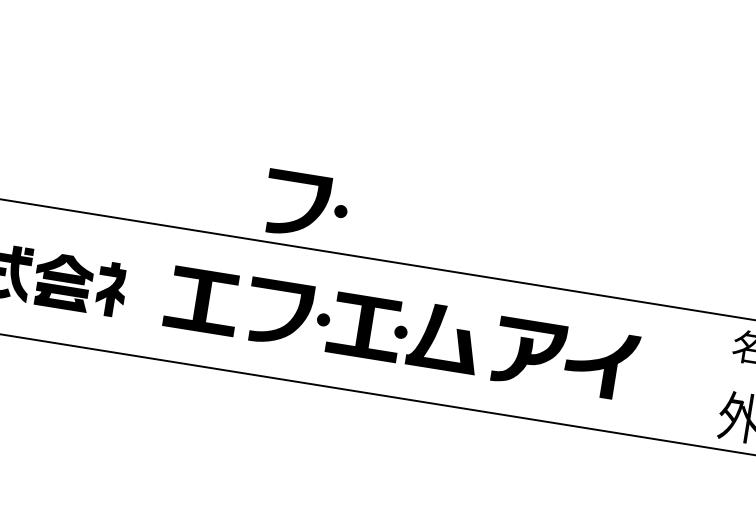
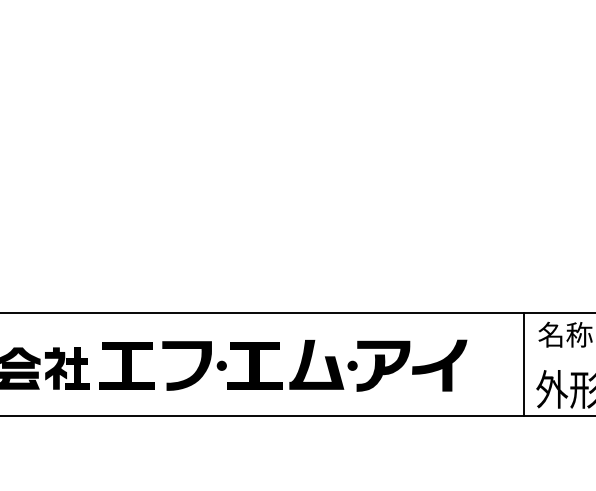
part: (306, 205) -> (194, 280), removed
fill: (137, 293) -> (76, 368), added
part: (400, 331) -> (352, 365), moved
line: (708, 379) -> (523, 364), added

